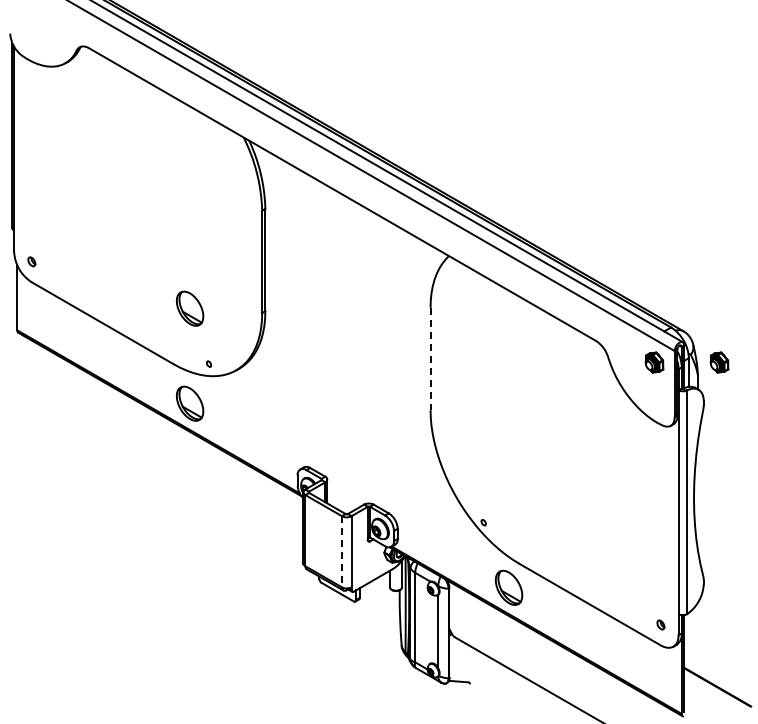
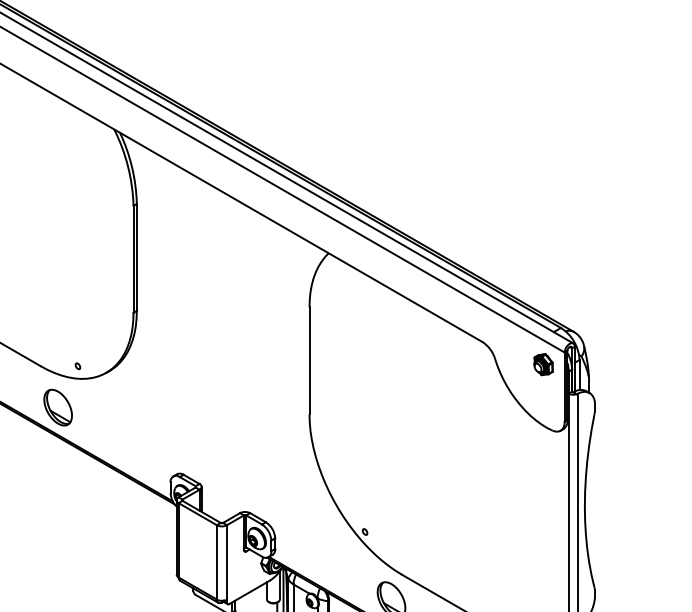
part: (189, 308) -> (57, 308), removed
line: (430, 359) -> (309, 361), dashed -> solid
part: (719, 362) -> (611, 364), removed
line: (341, 551) -> (216, 562), dashed -> solid

